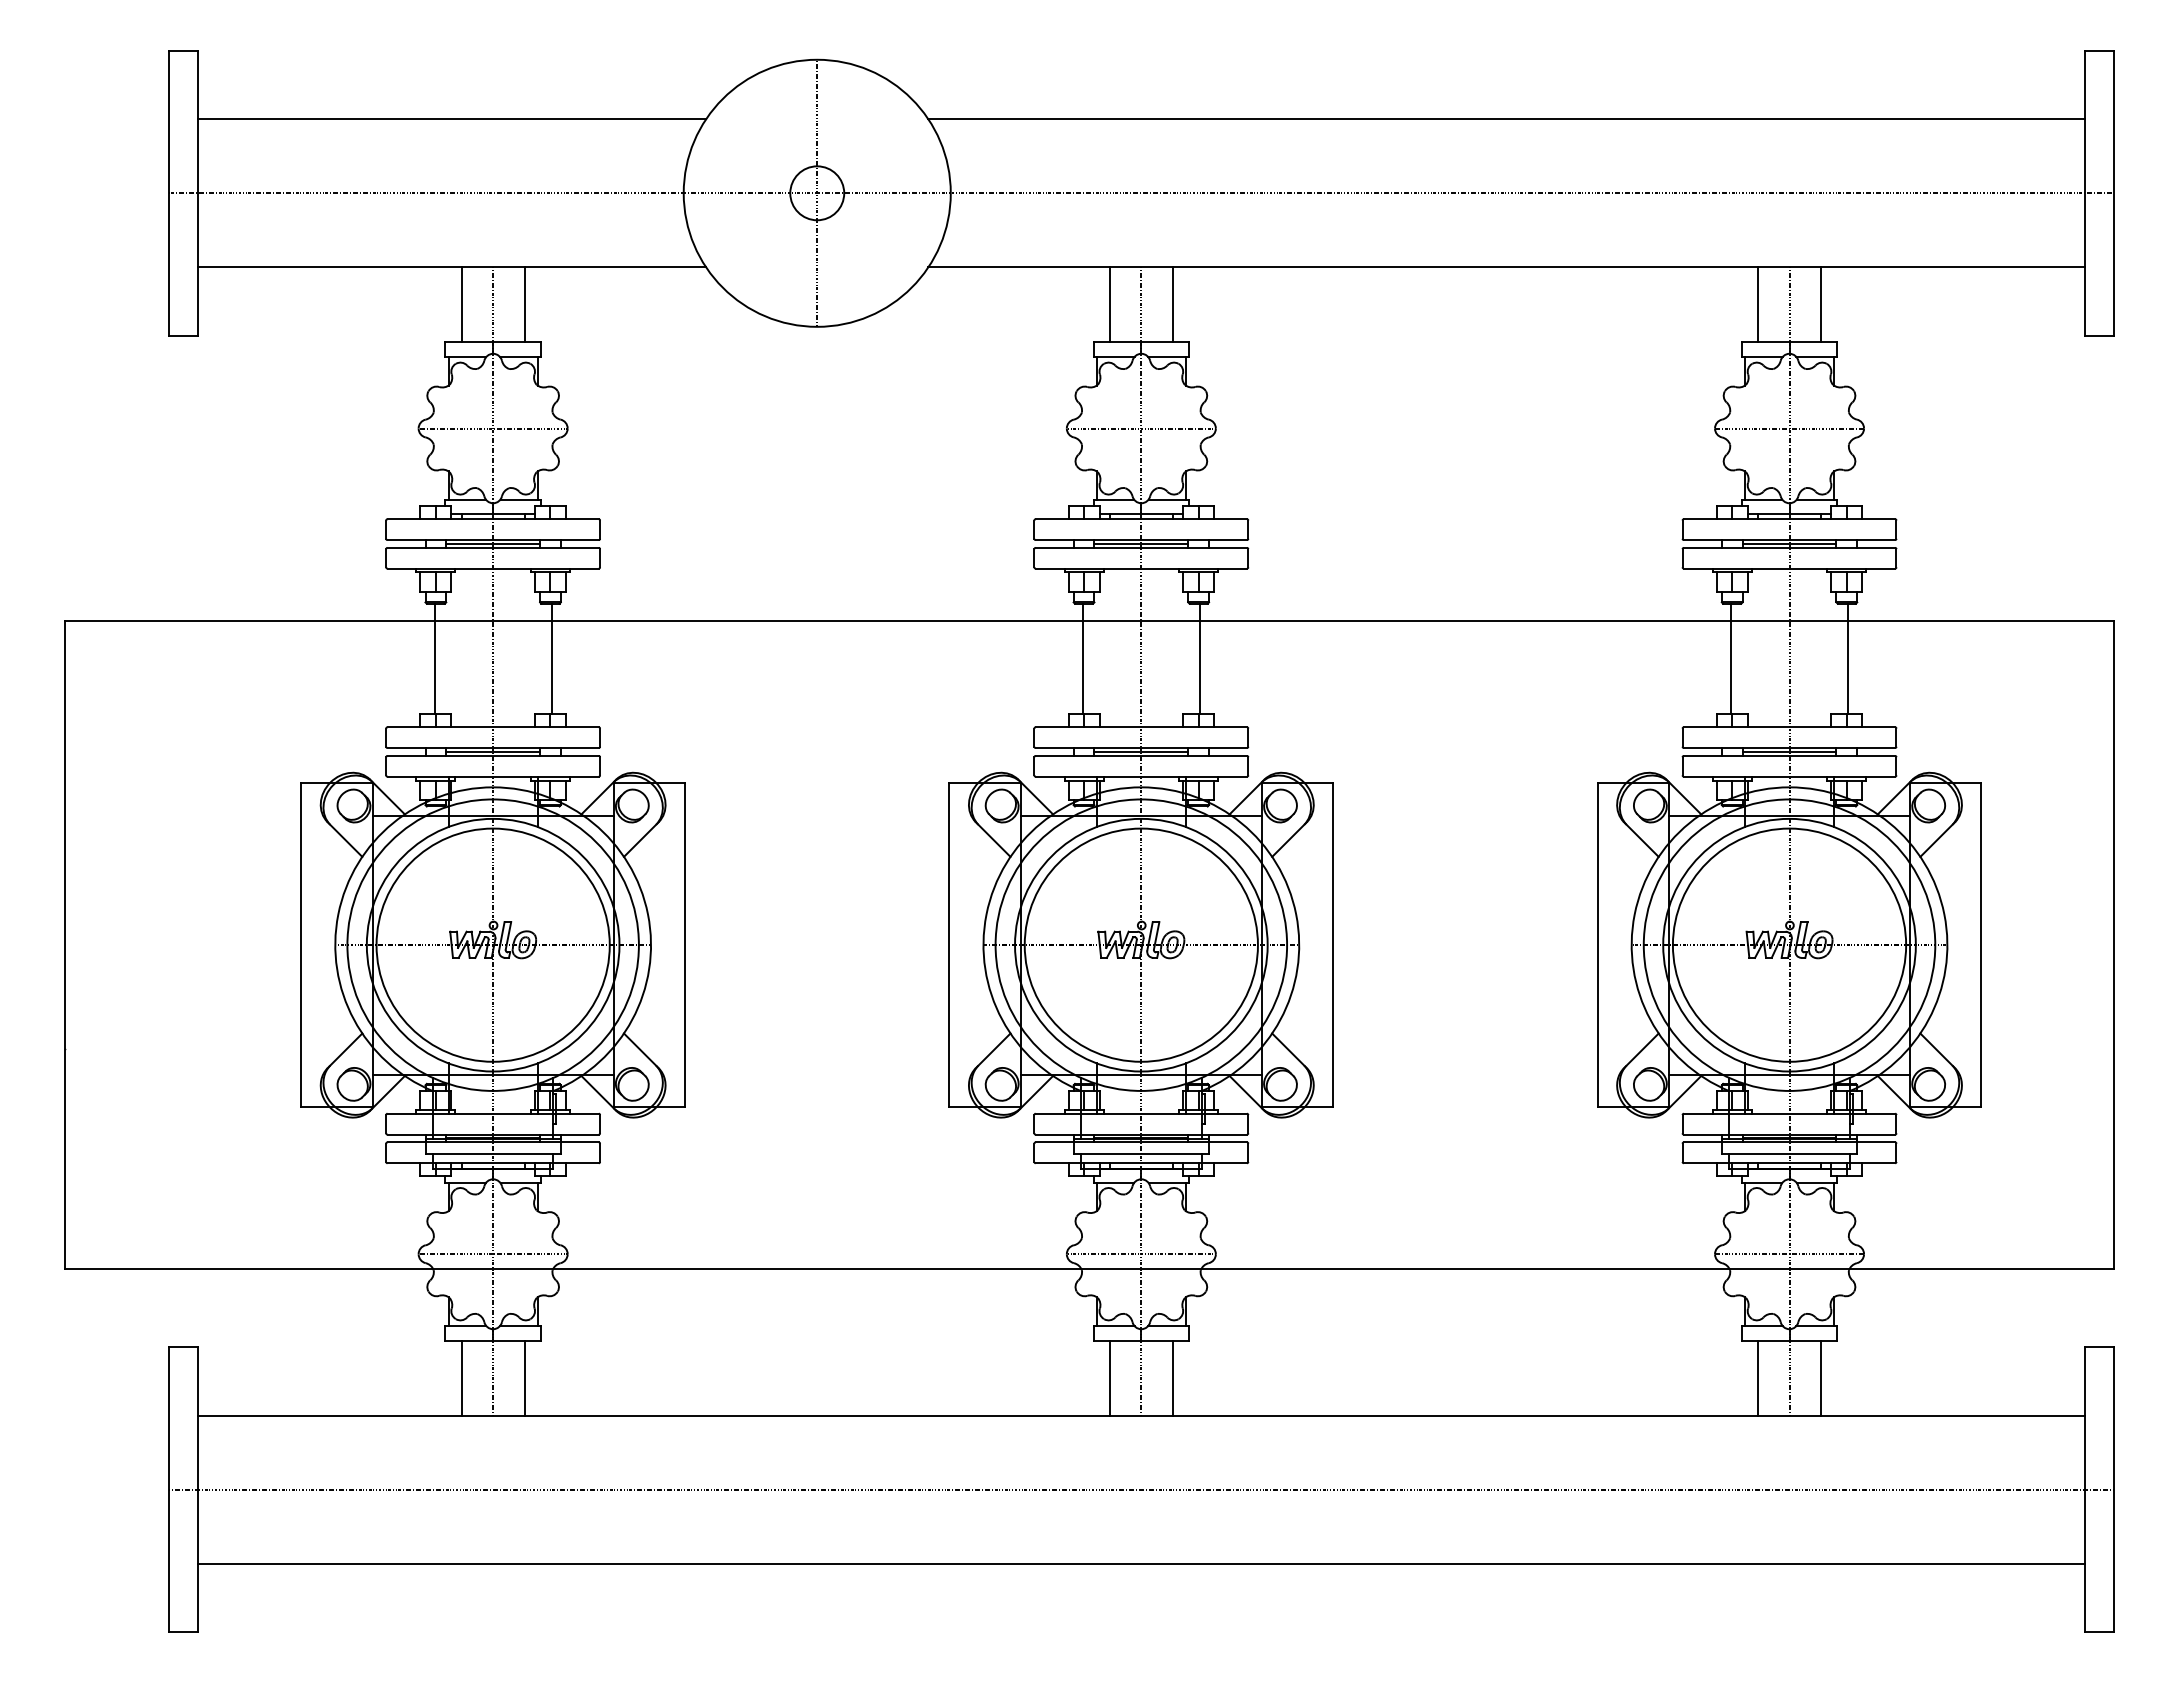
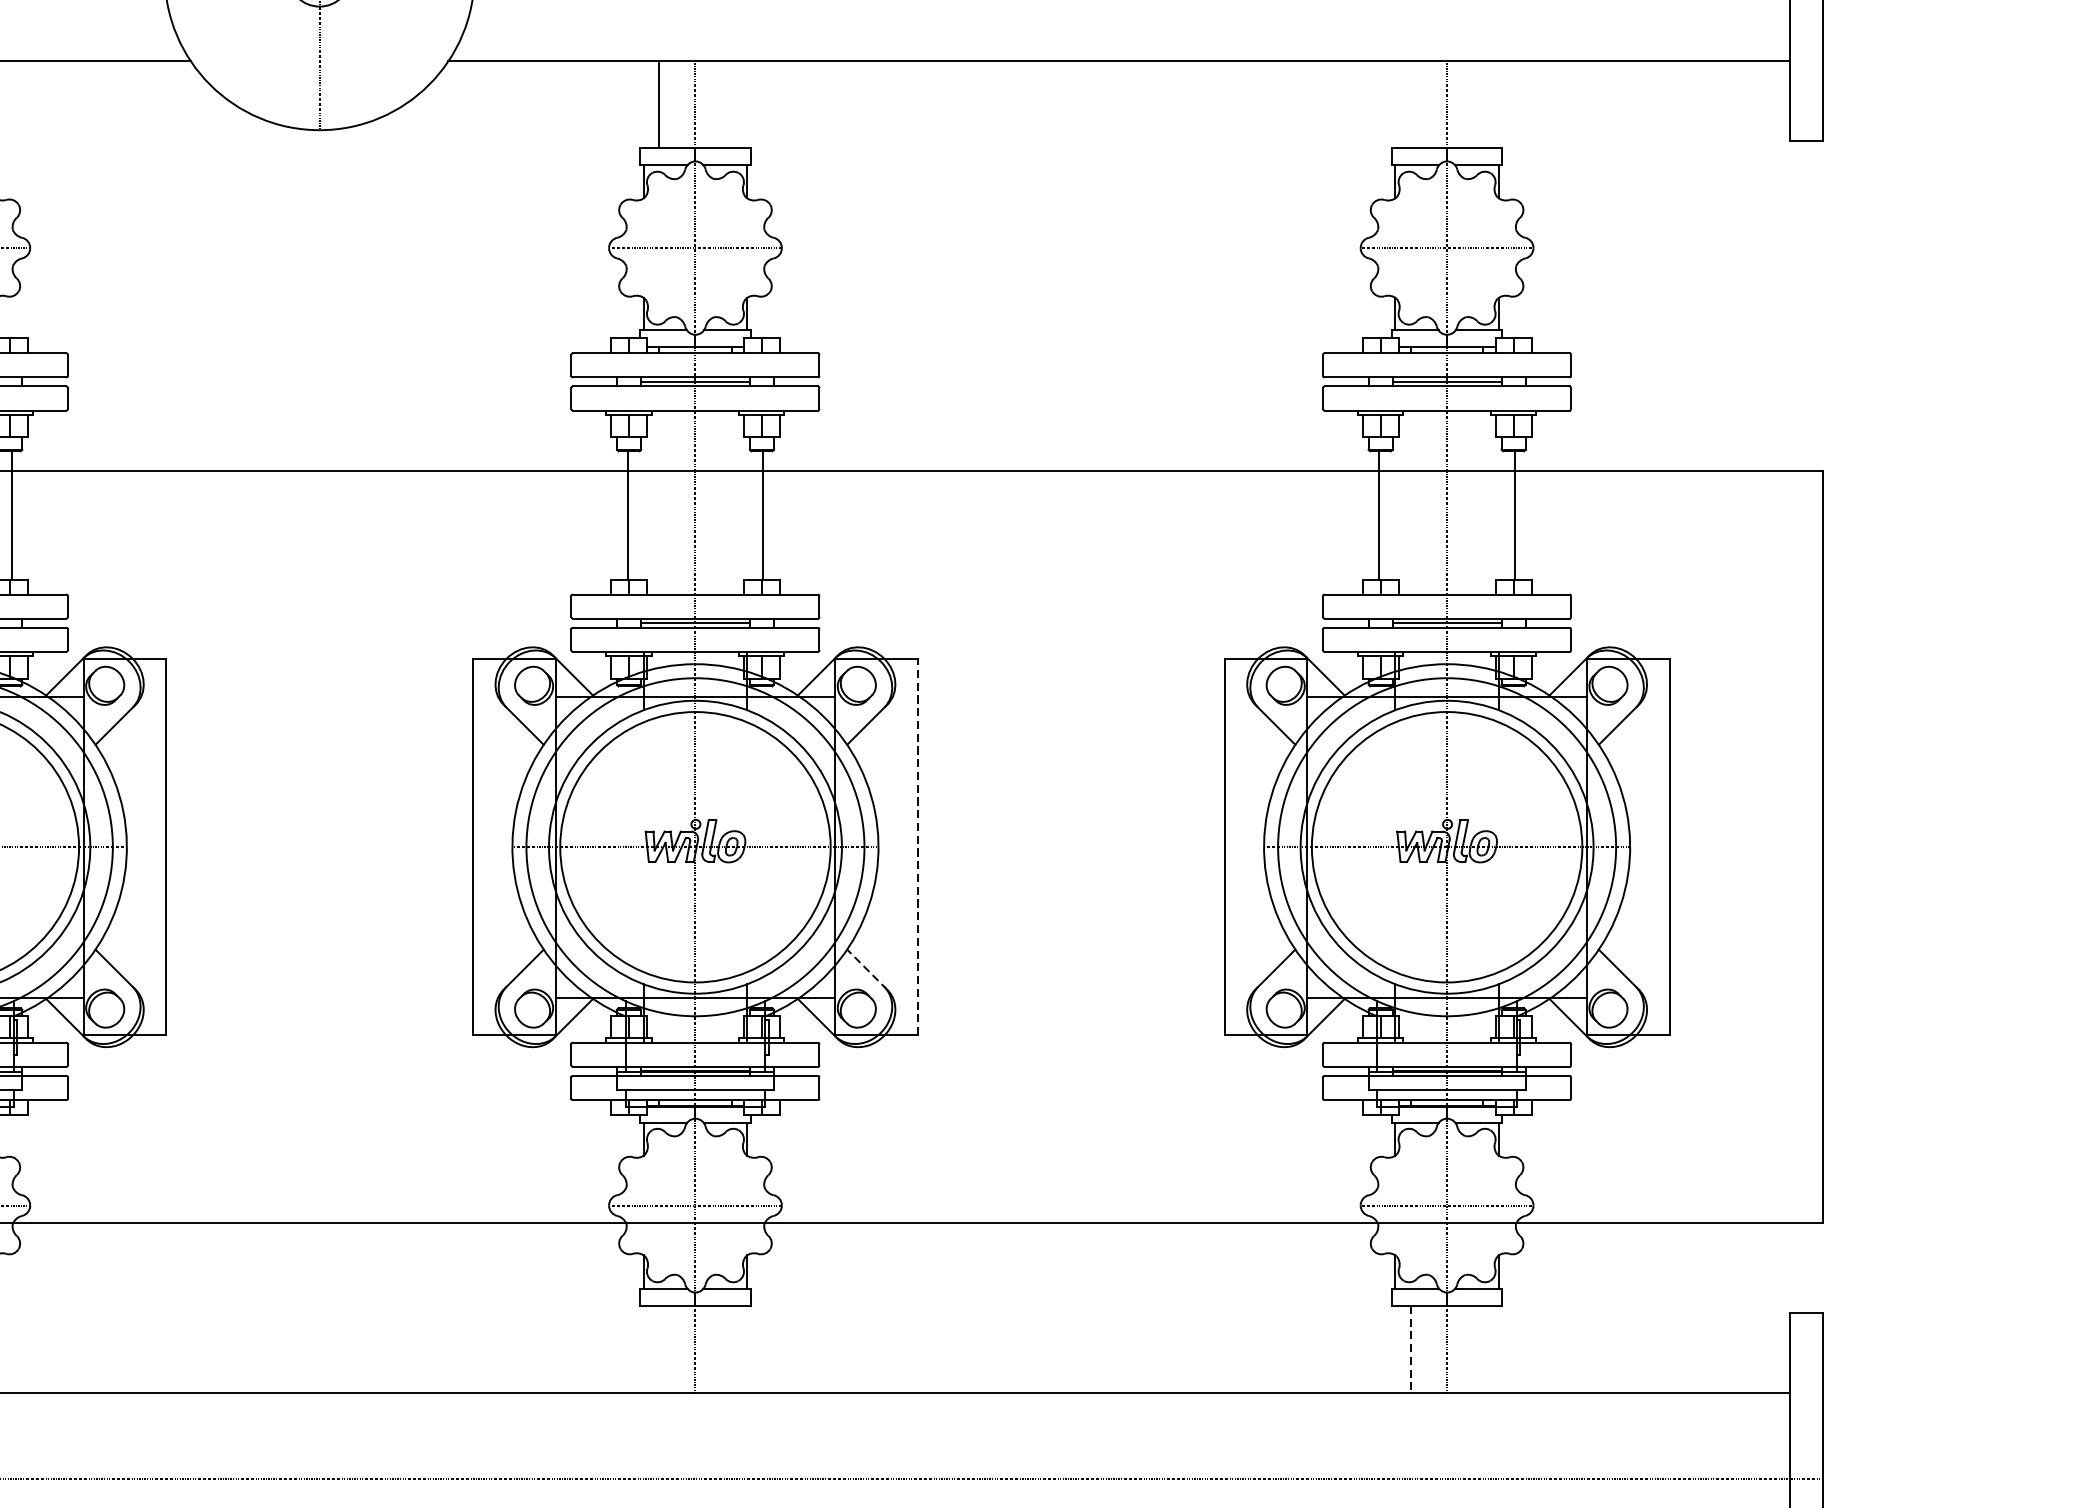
line: (1172, 304) -> (731, 104), removed
line: (1758, 304) -> (1411, 104), removed
line: (1820, 304) -> (1483, 104), removed
line: (1333, 944) -> (918, 846), solid -> dashed
line: (1289, 1050) -> (867, 969), solid -> dashed
line: (1109, 1377) -> (658, 1348), removed
line: (1172, 1377) -> (731, 1348), removed
line: (1820, 1377) -> (1483, 1348), removed
line: (1758, 1378) -> (1411, 1349), solid -> dashed

